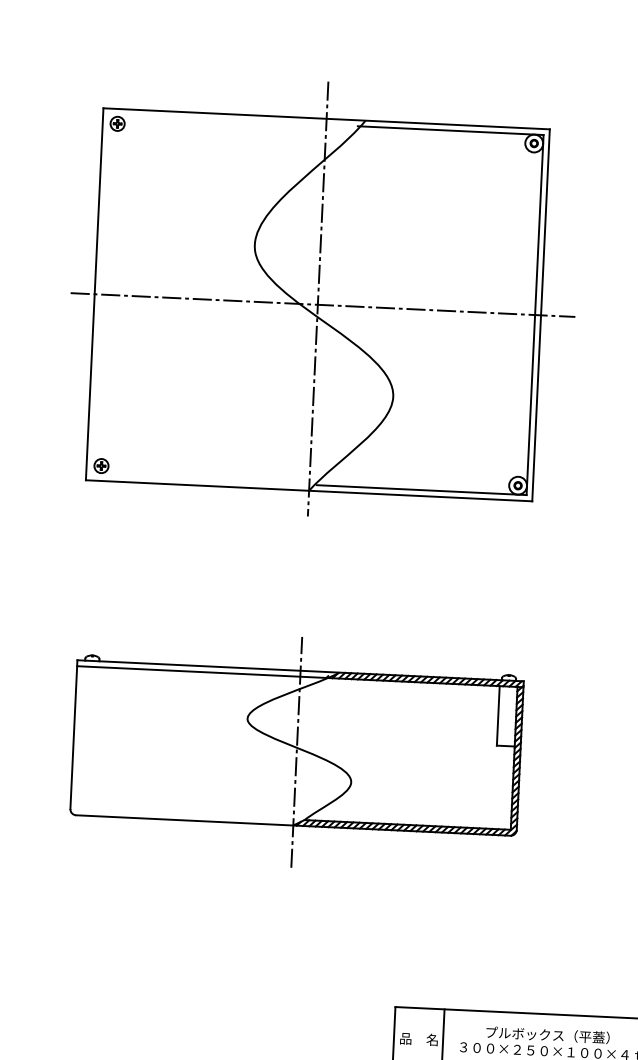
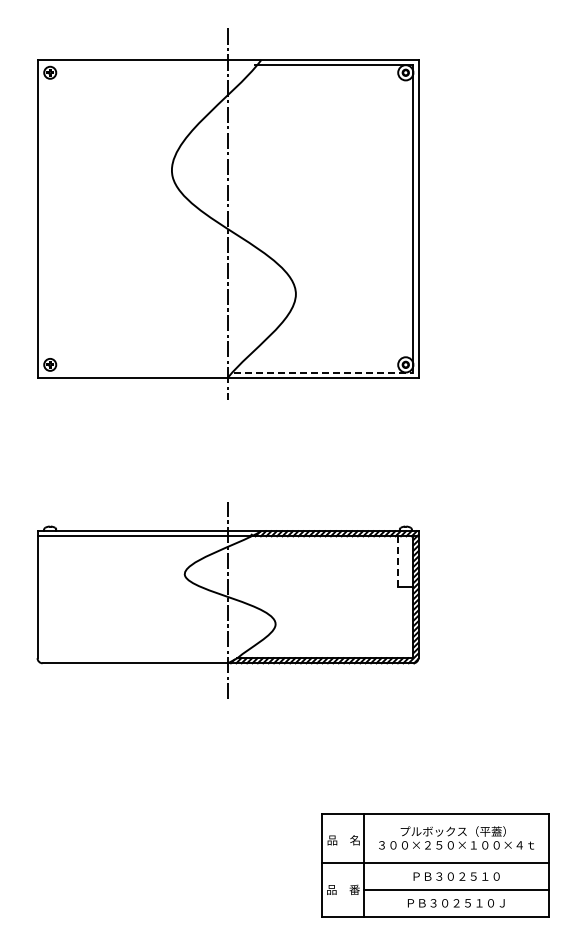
line: (323, 304) -> (232, 218), removed
line: (421, 490) -> (323, 372), solid -> dashed
line: (498, 715) -> (398, 561), solid -> dashed

